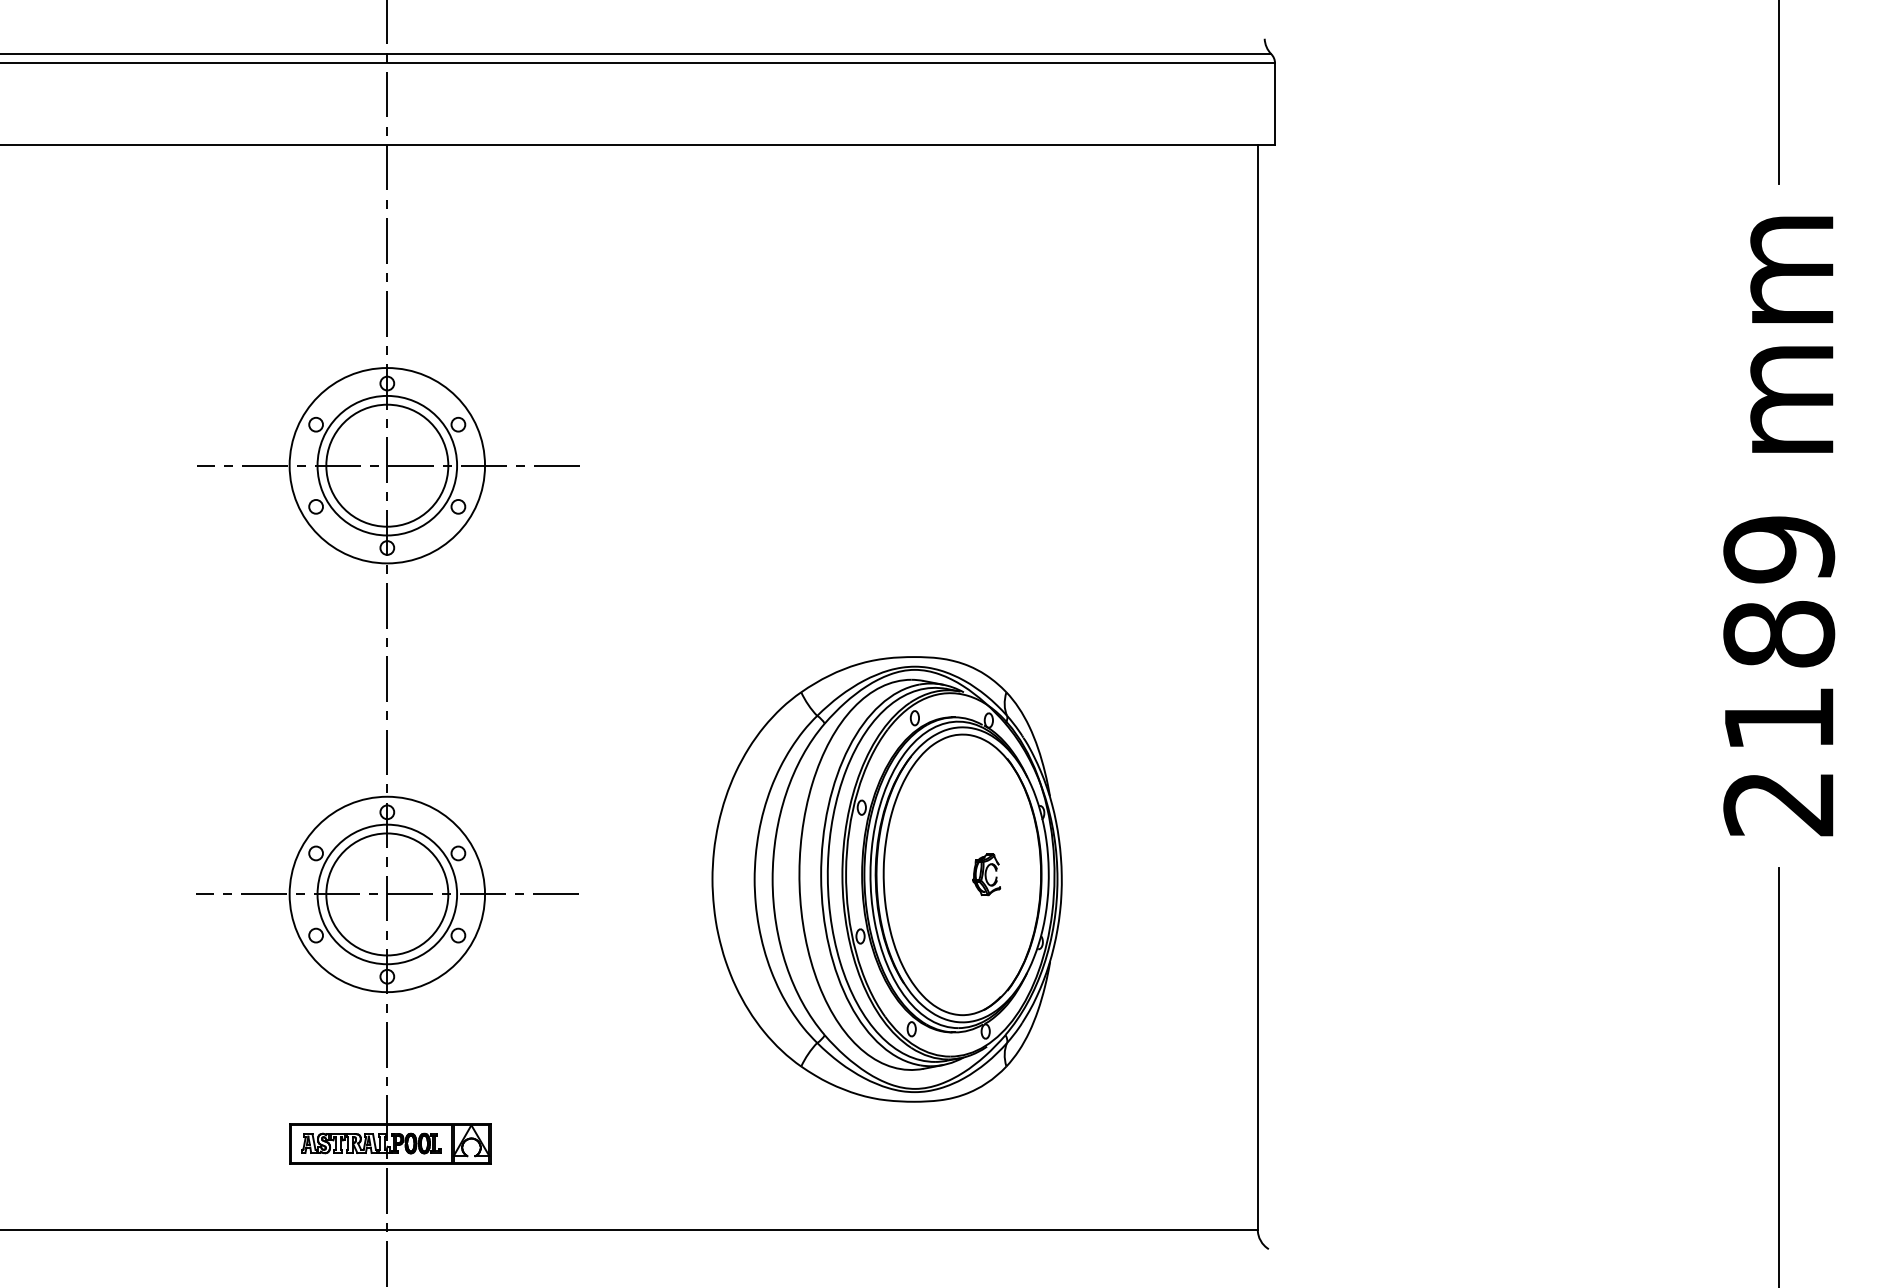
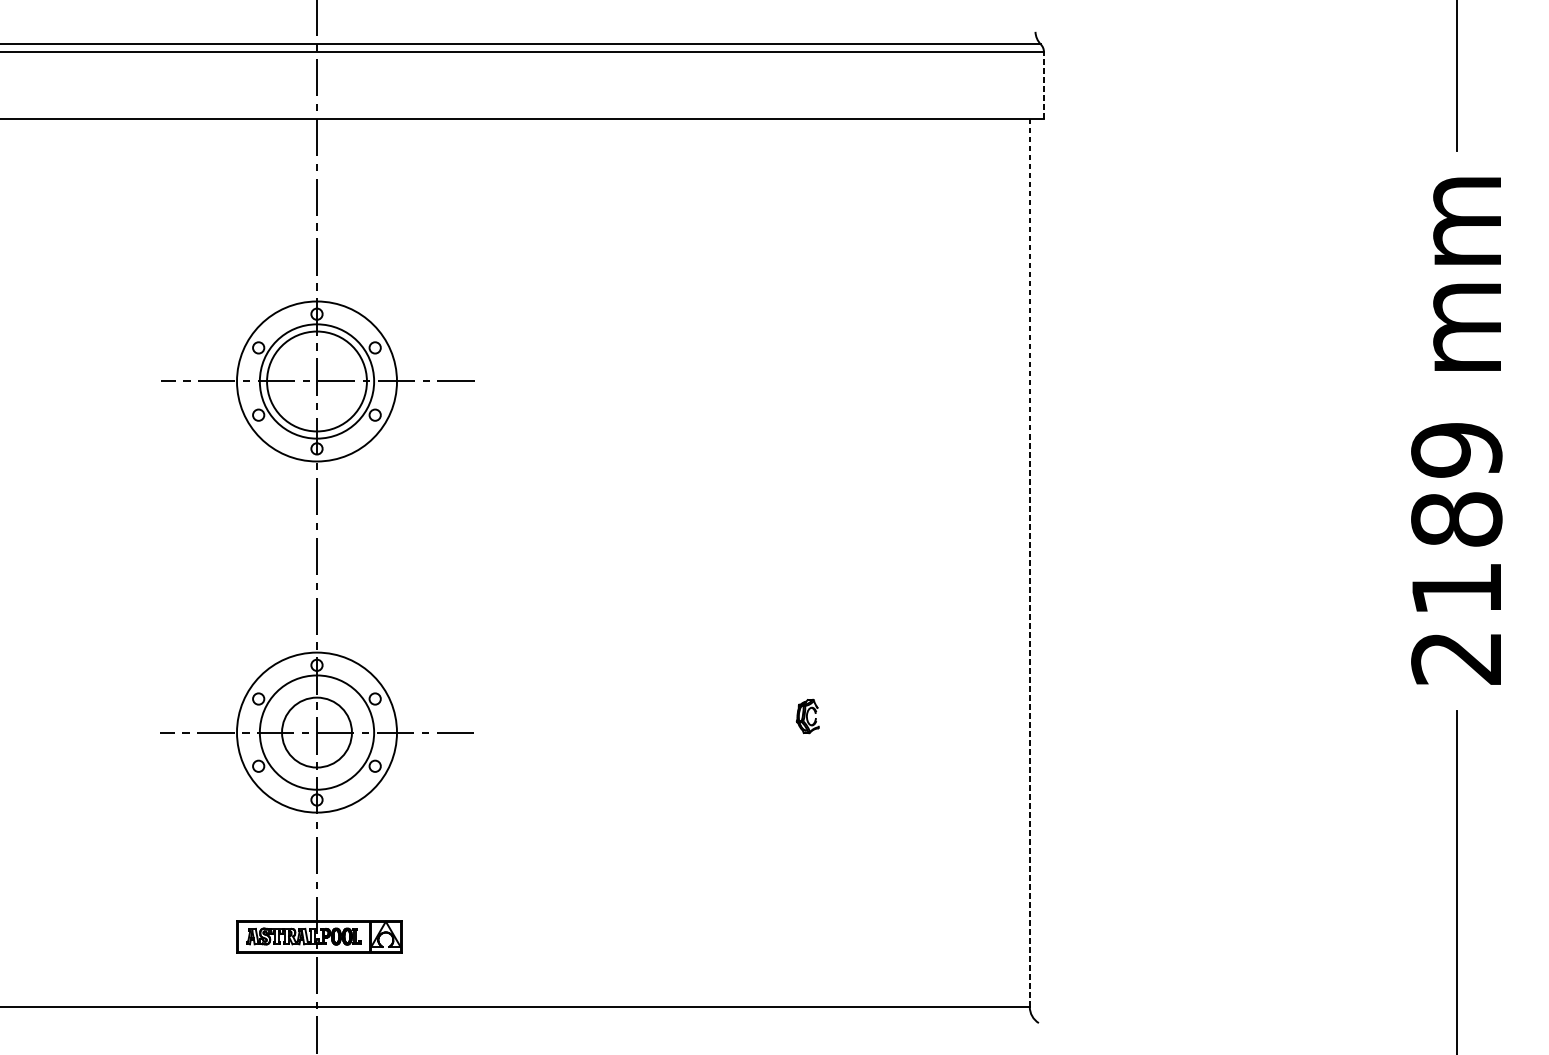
line: (1275, 103) -> (1044, 84), solid -> dashed
line: (1257, 686) -> (1029, 562), solid -> dashed
part: (886, 879) -> (725, 720), removed
circle: (387, 894) -> (317, 732), size x0.7

